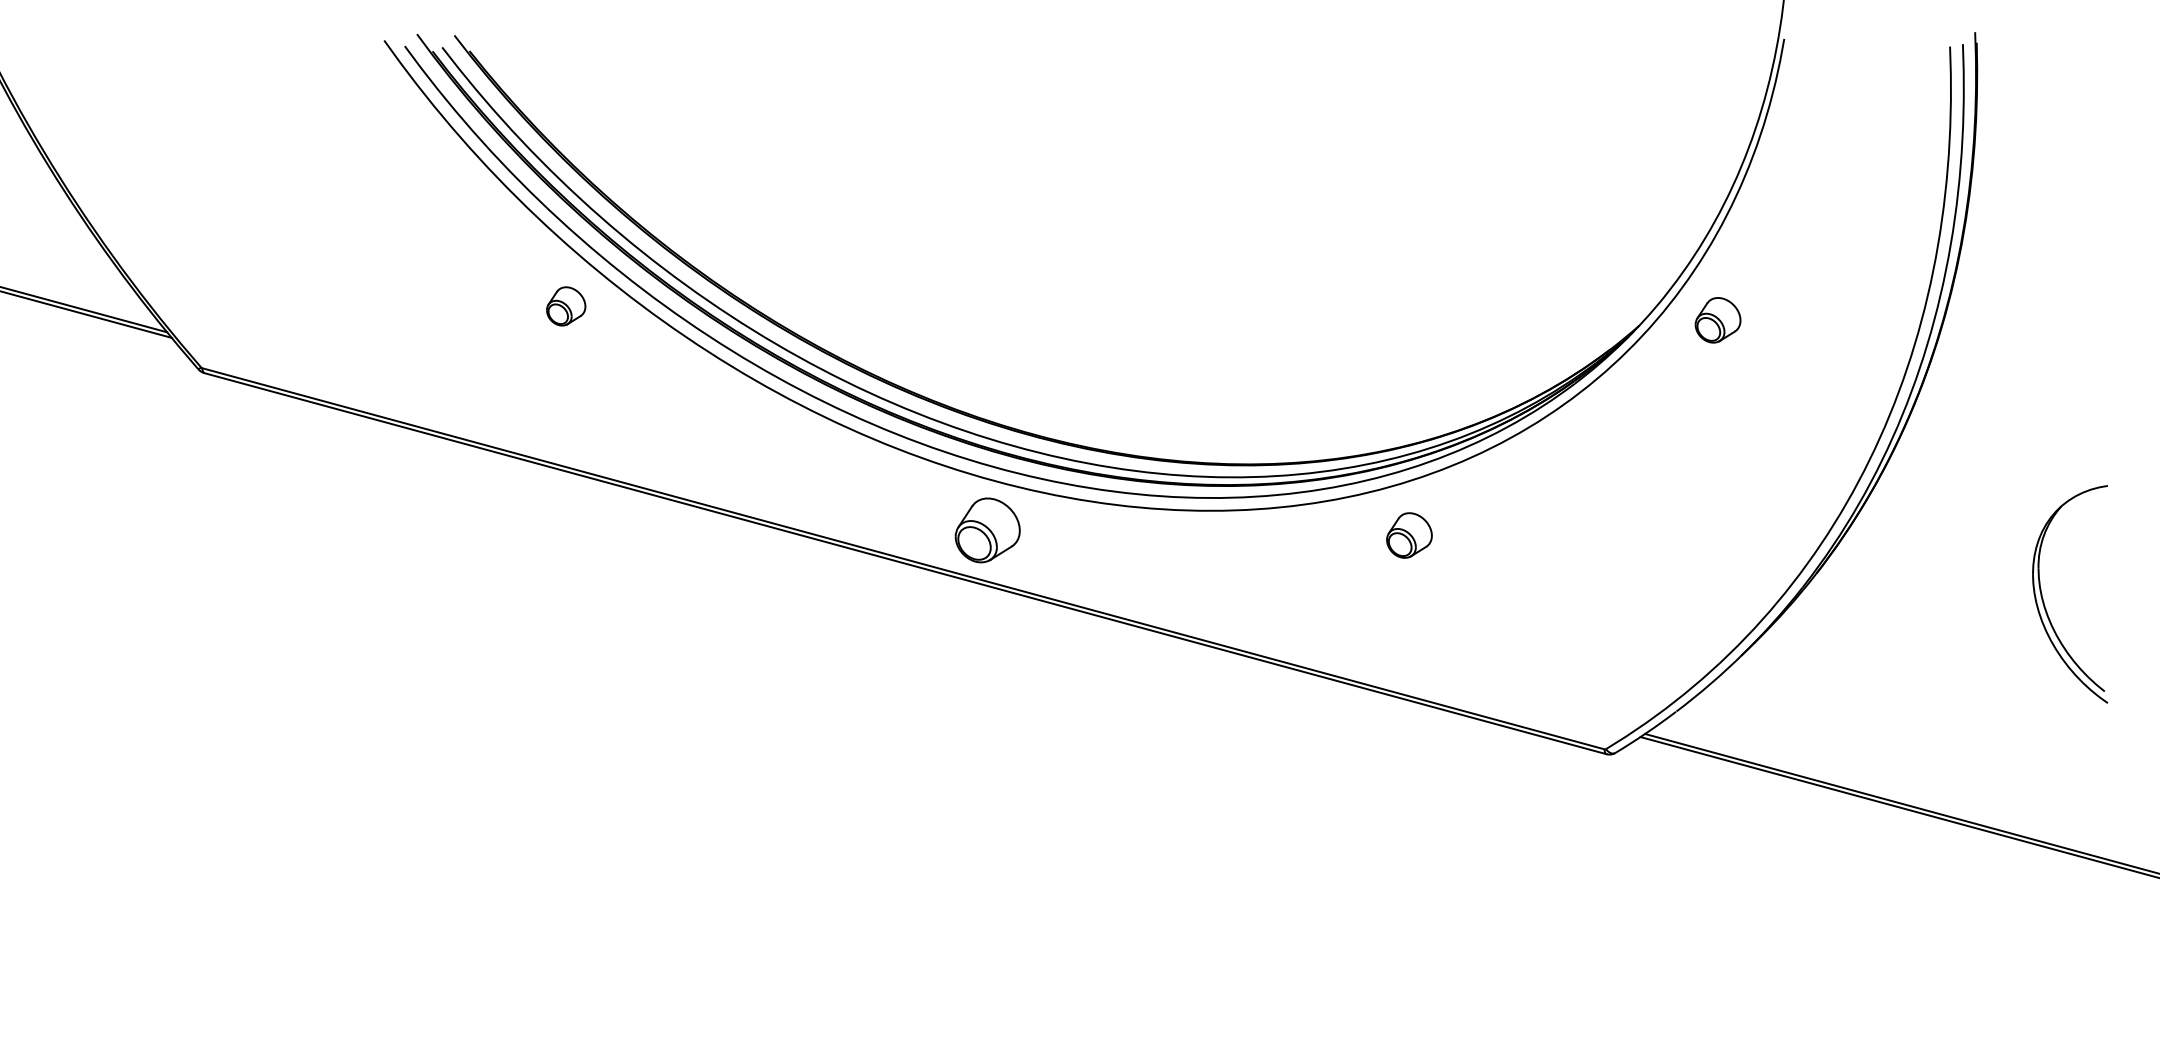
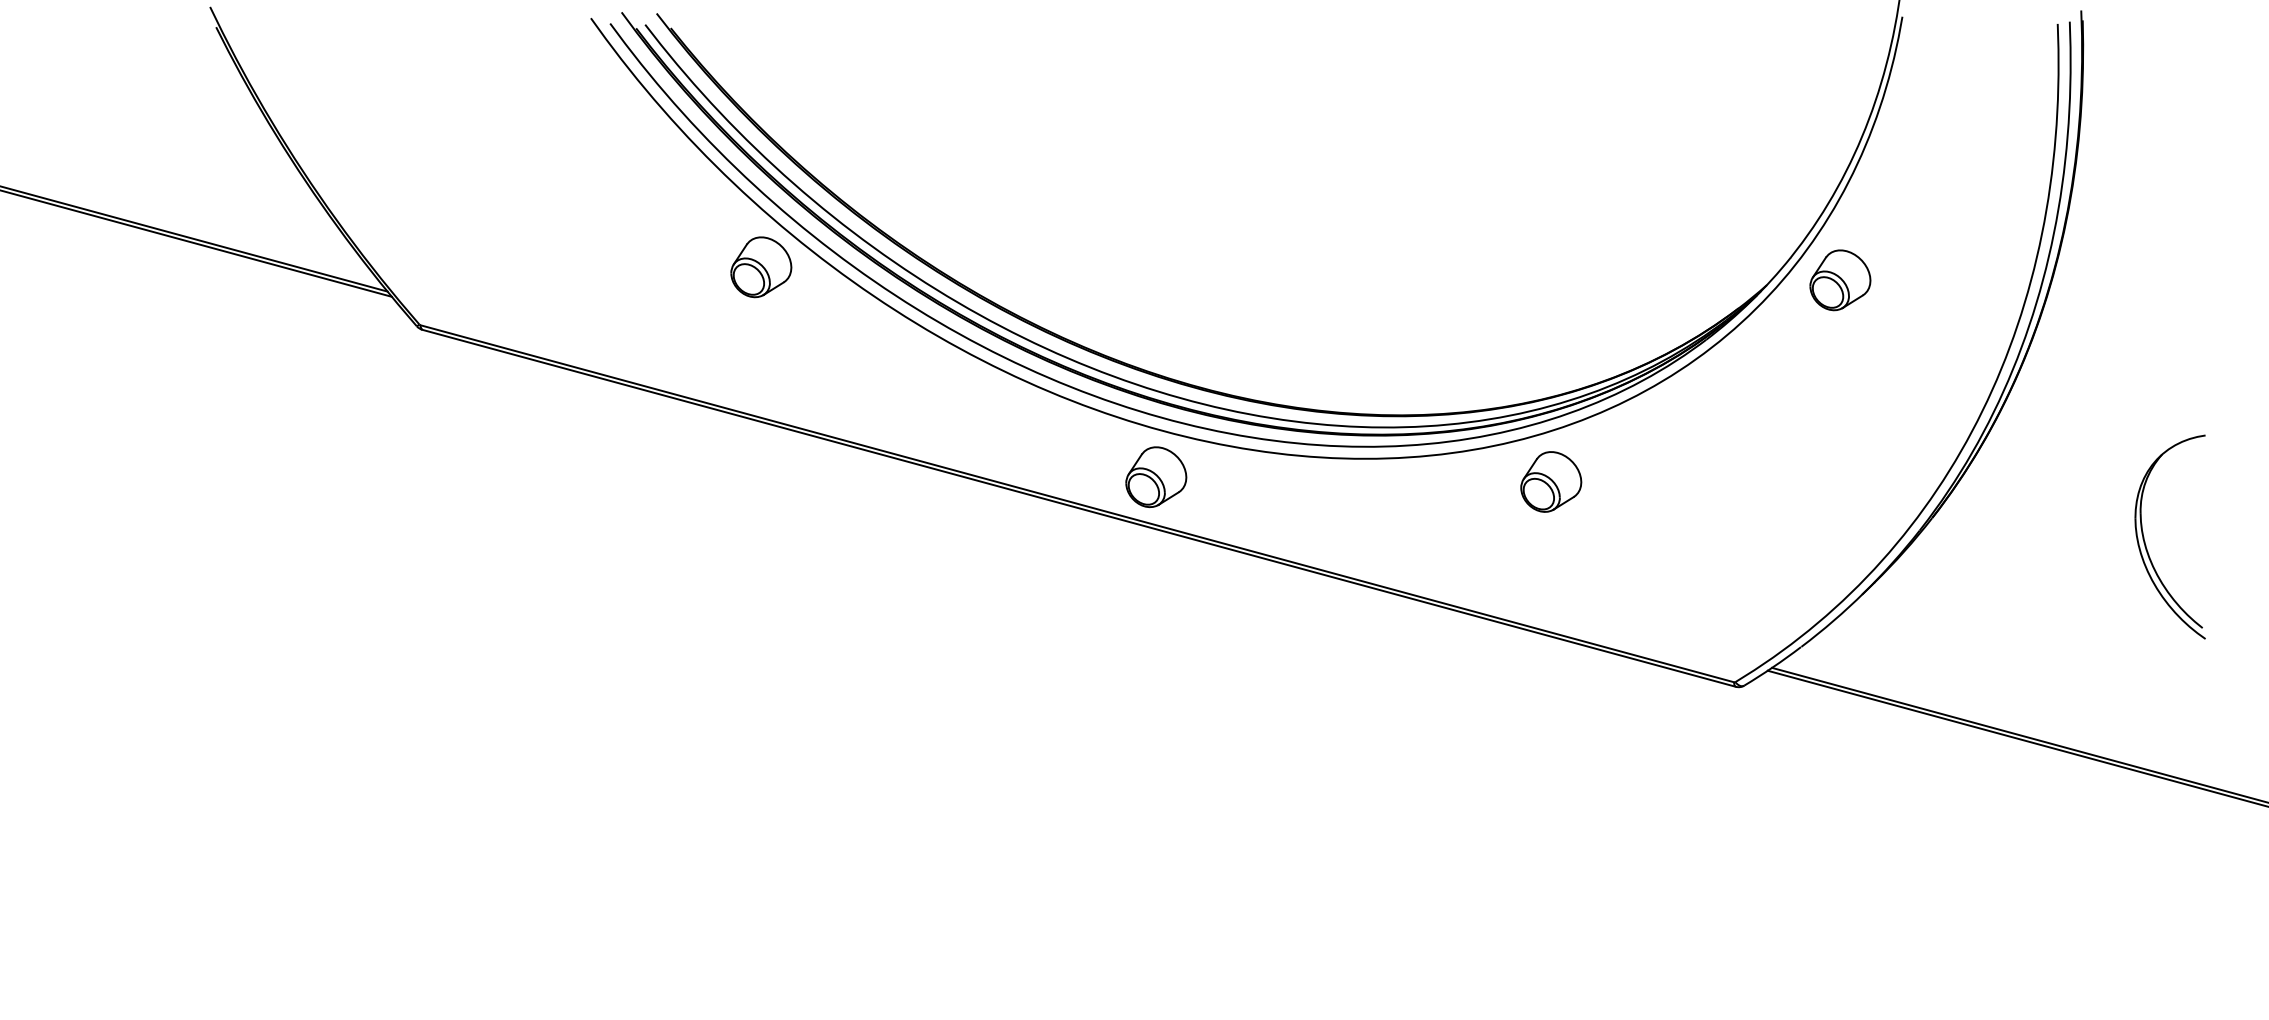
part: (566, 306) -> (761, 267), size x1.67
part: (1718, 320) -> (1840, 280), size x1.43
part: (1409, 535) -> (1551, 481), size x1.43

